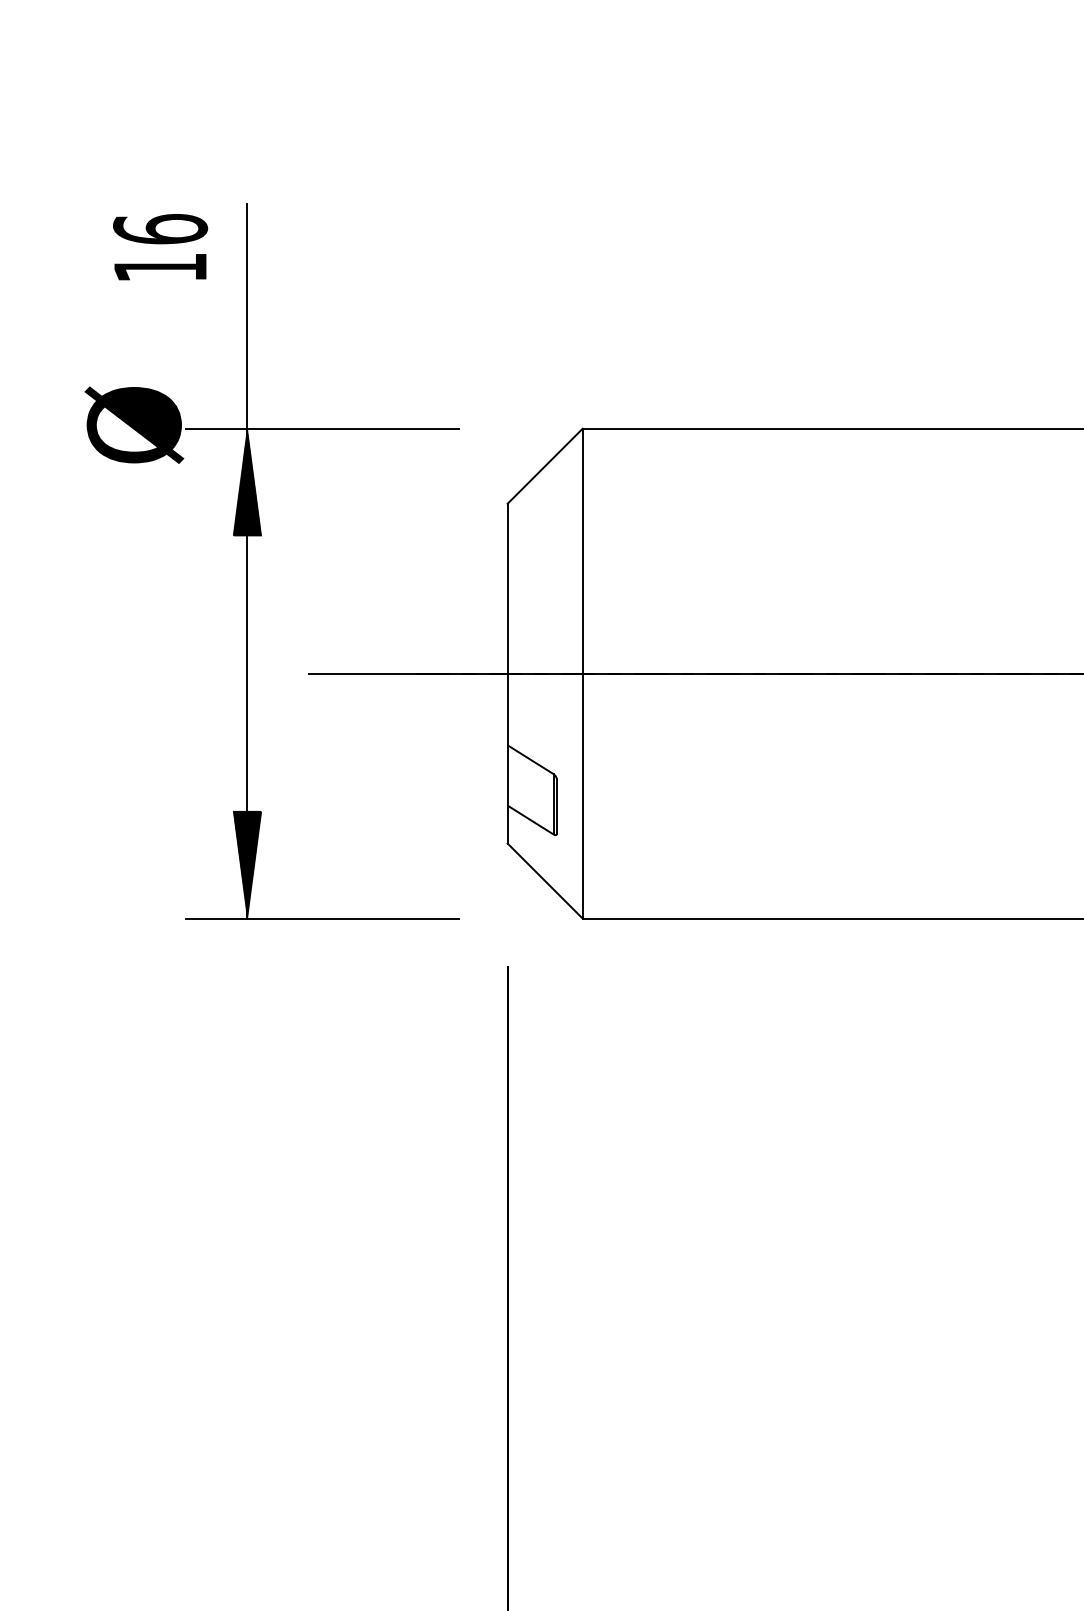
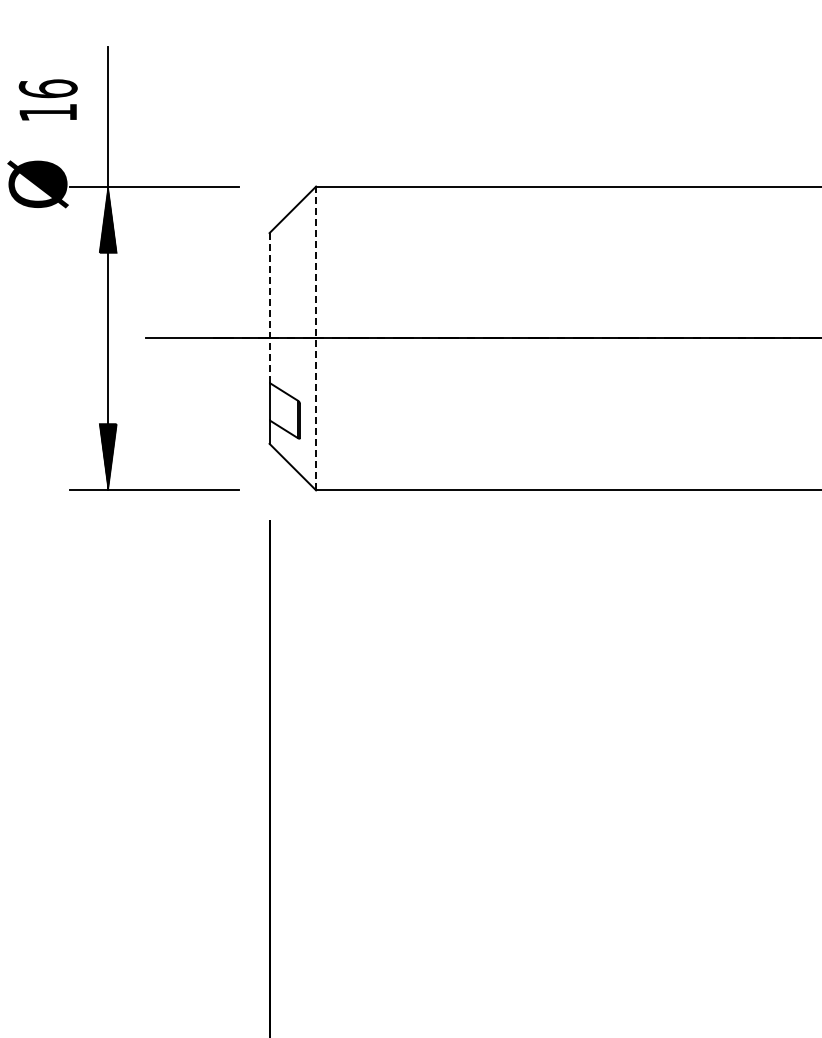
text: (159, 246) -> (47, 99), moved
line: (507, 625) -> (269, 308), solid -> dashed
line: (583, 673) -> (316, 338), solid -> dashed

